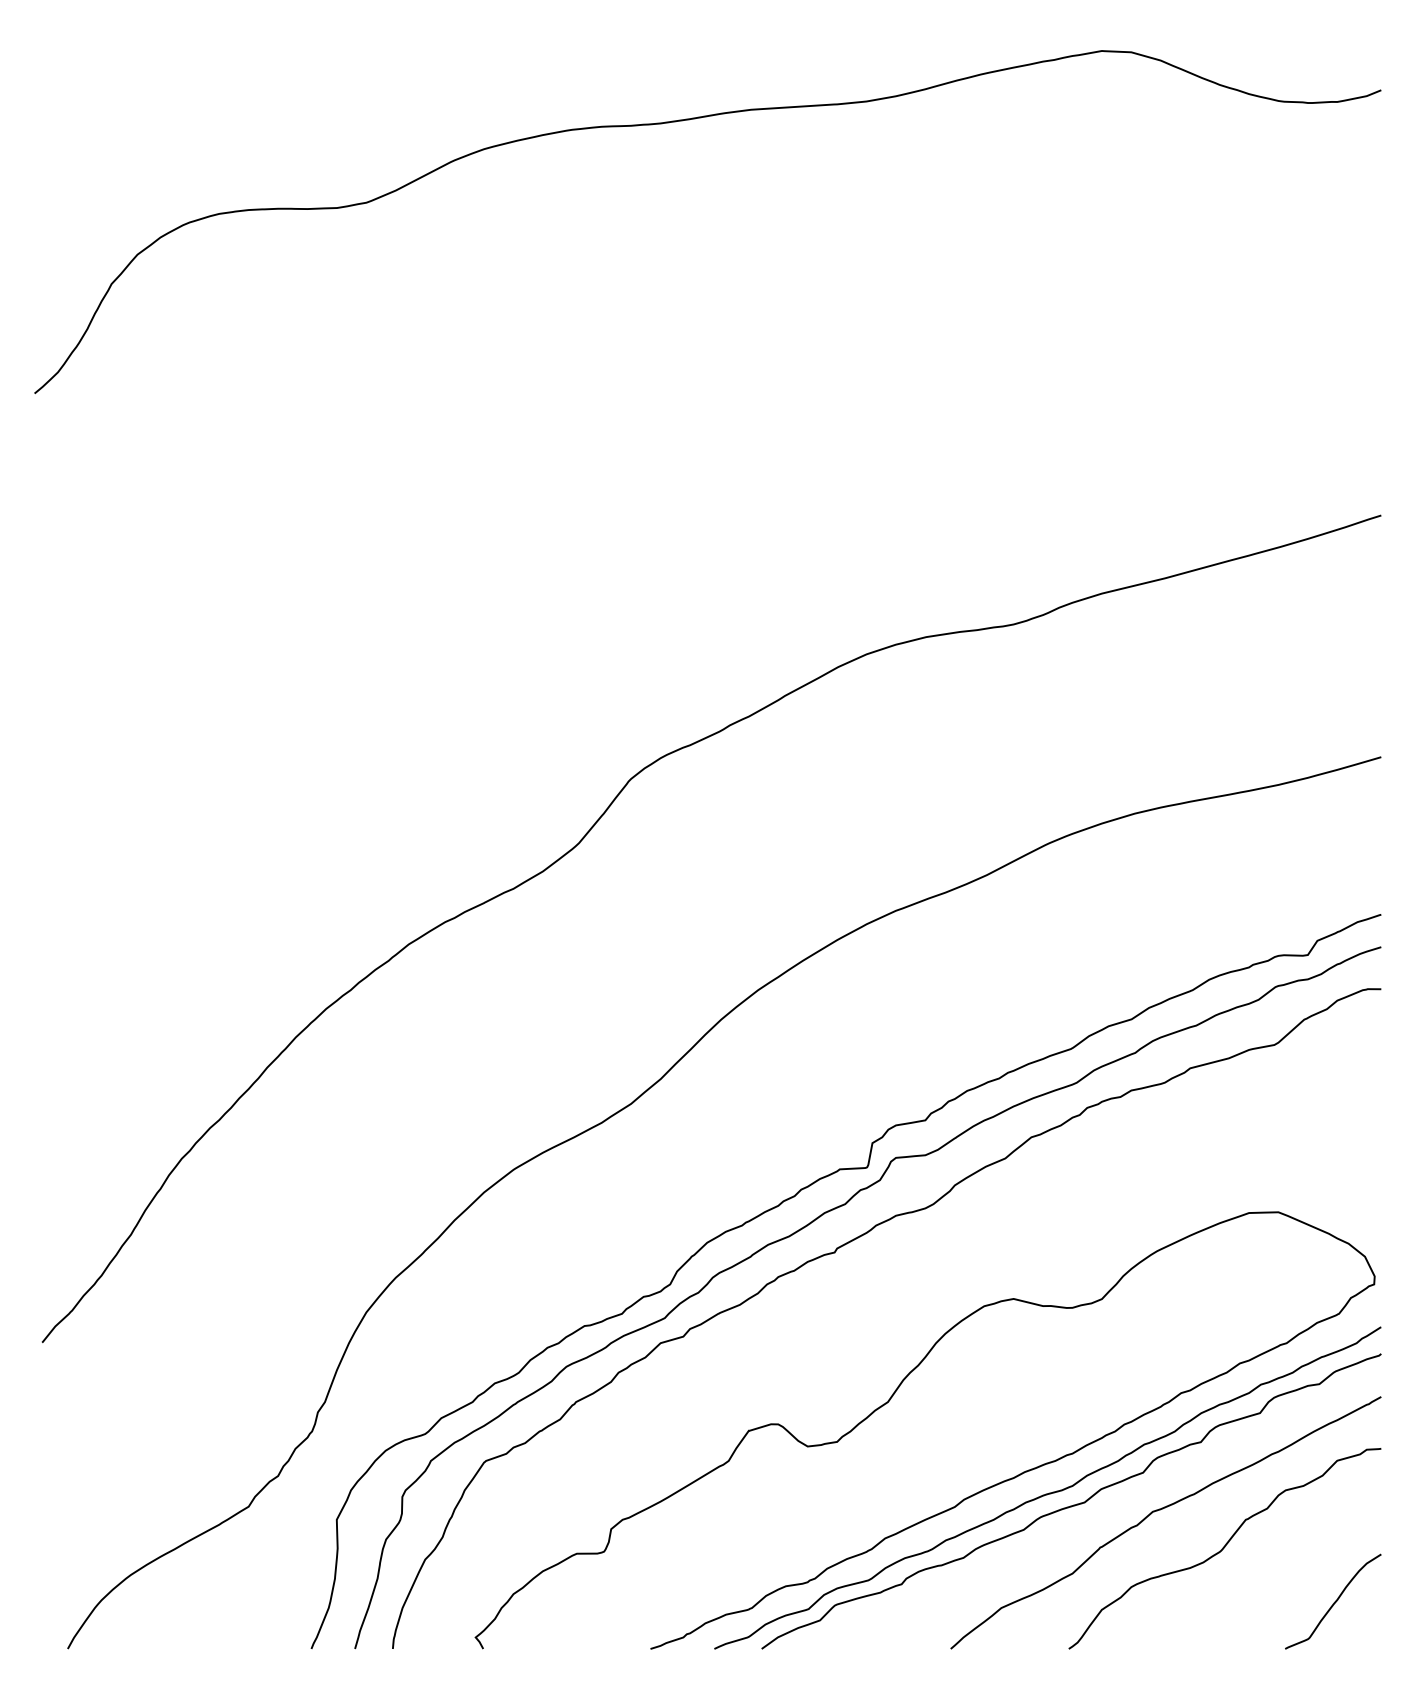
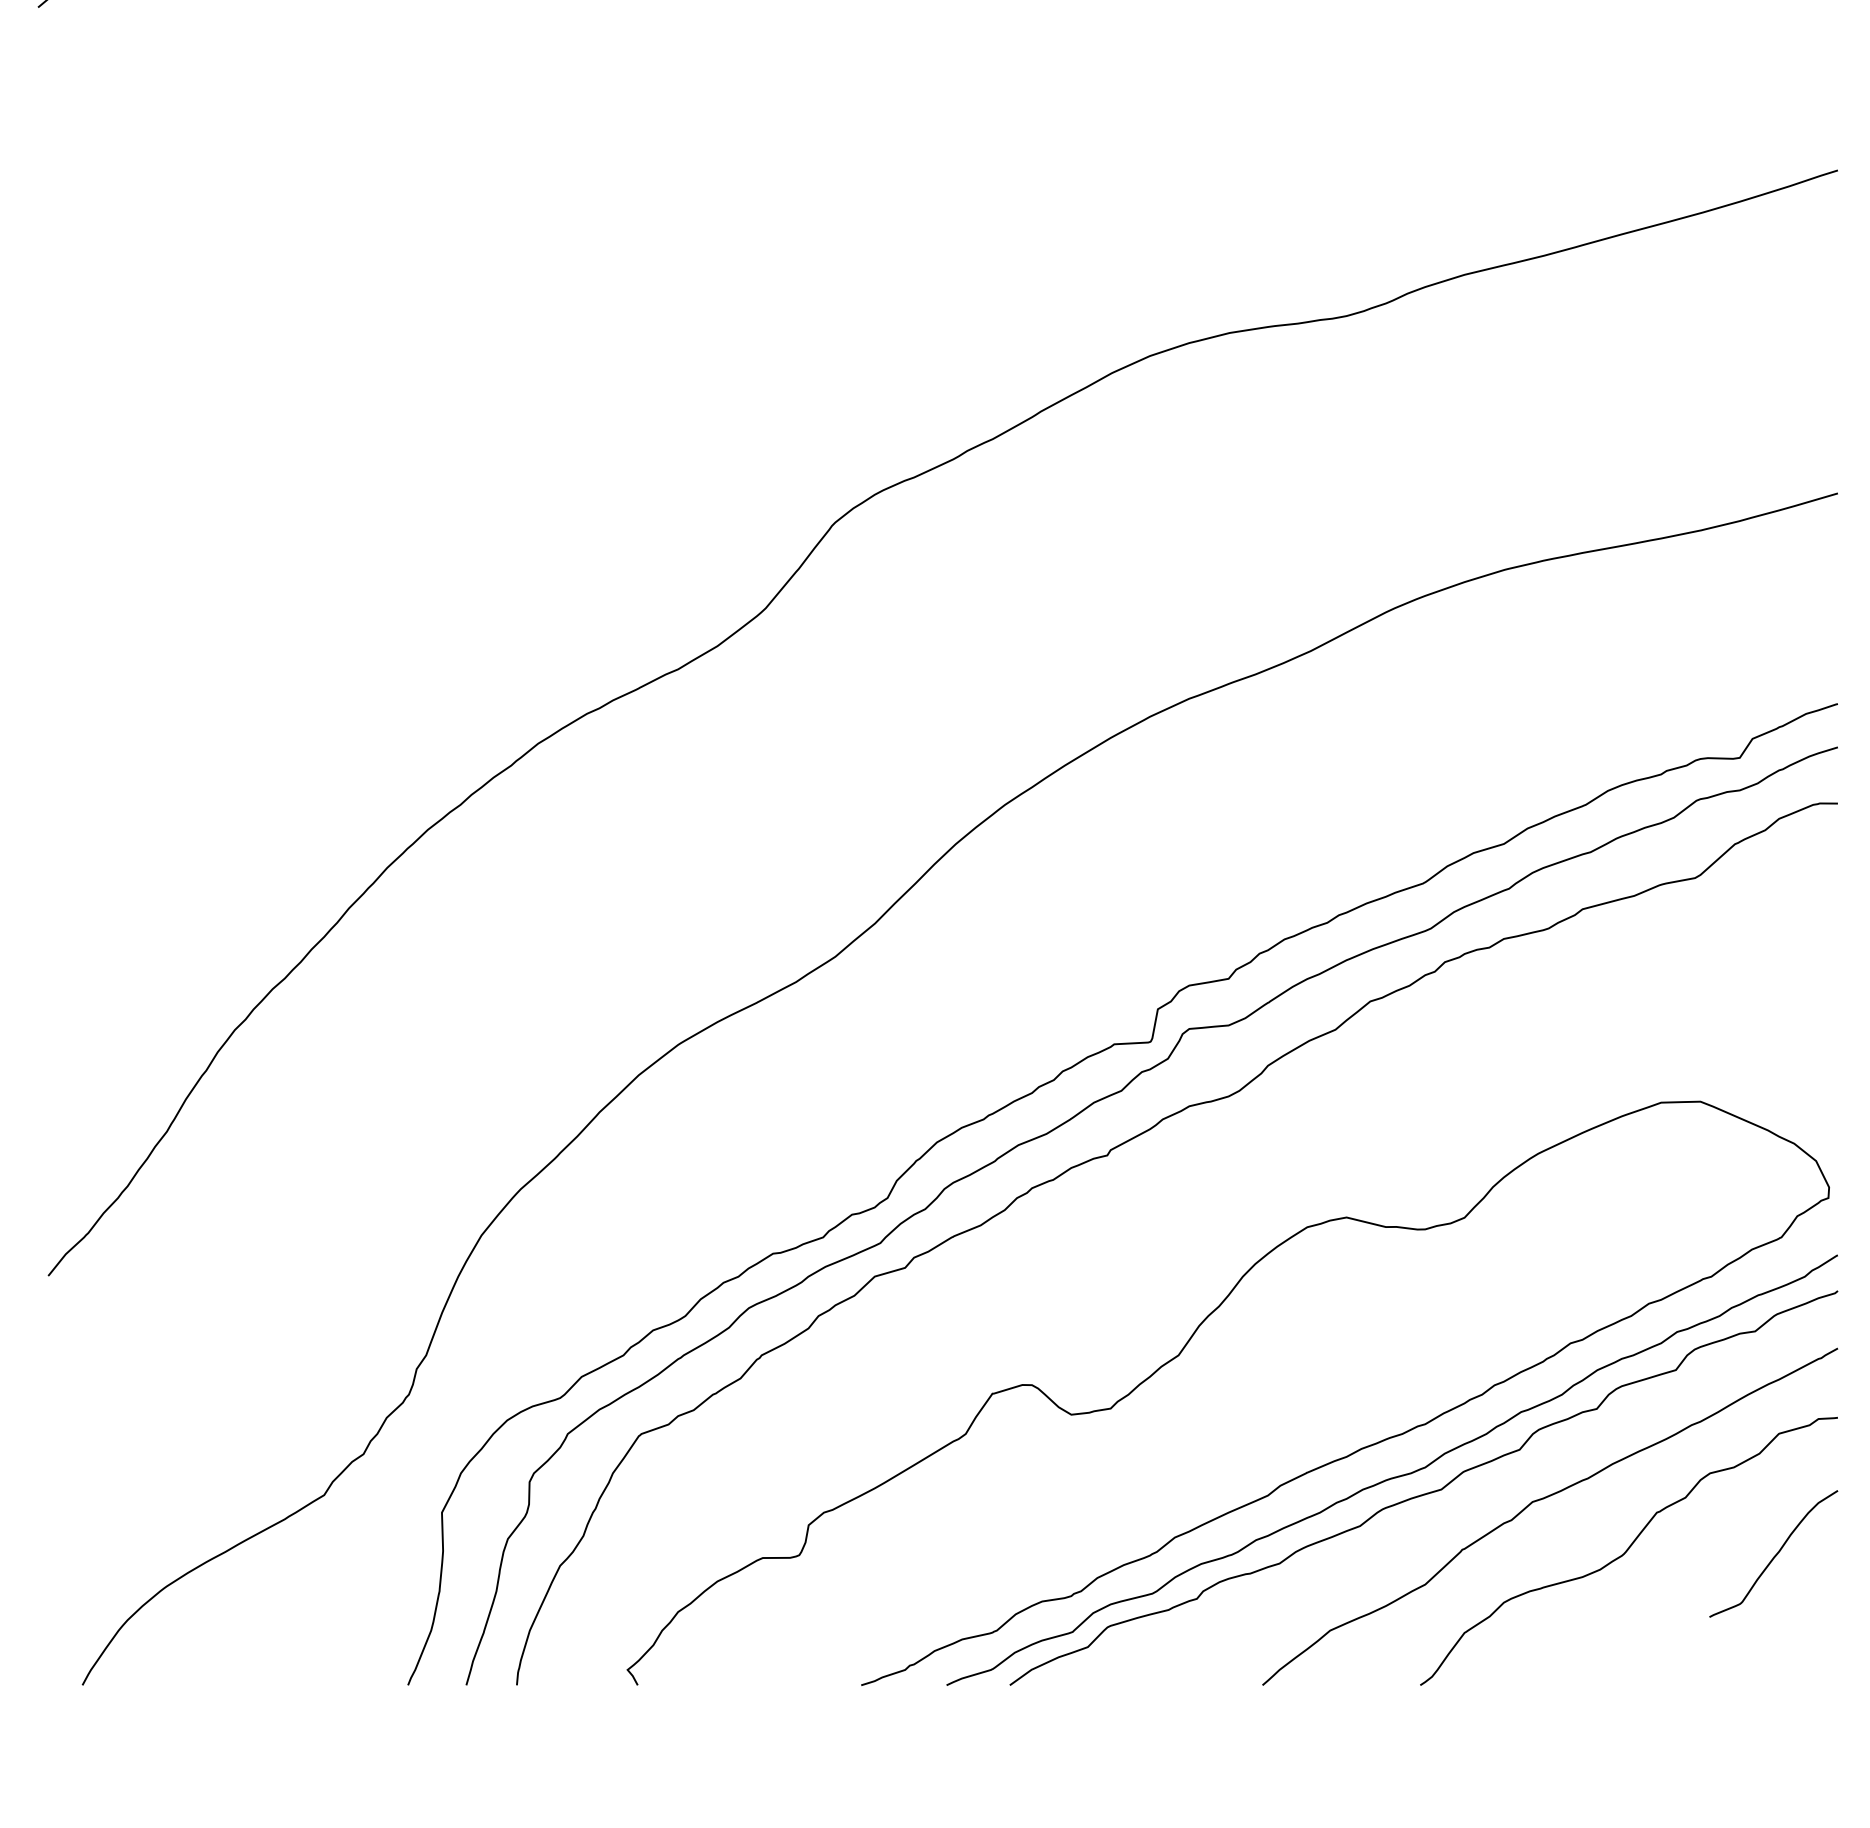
curve: (1334, 1601) -> (1775, 1553), moved

